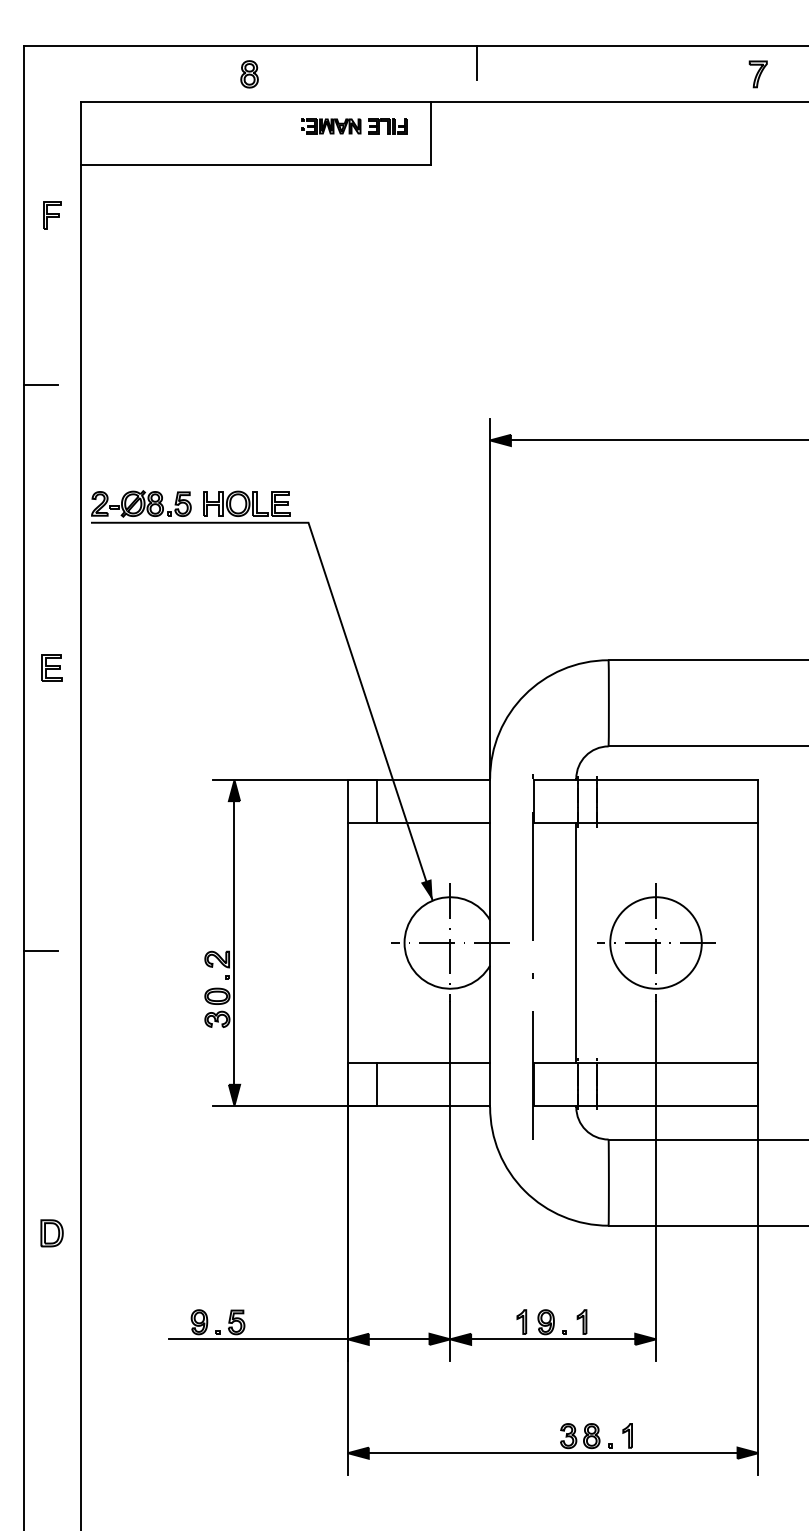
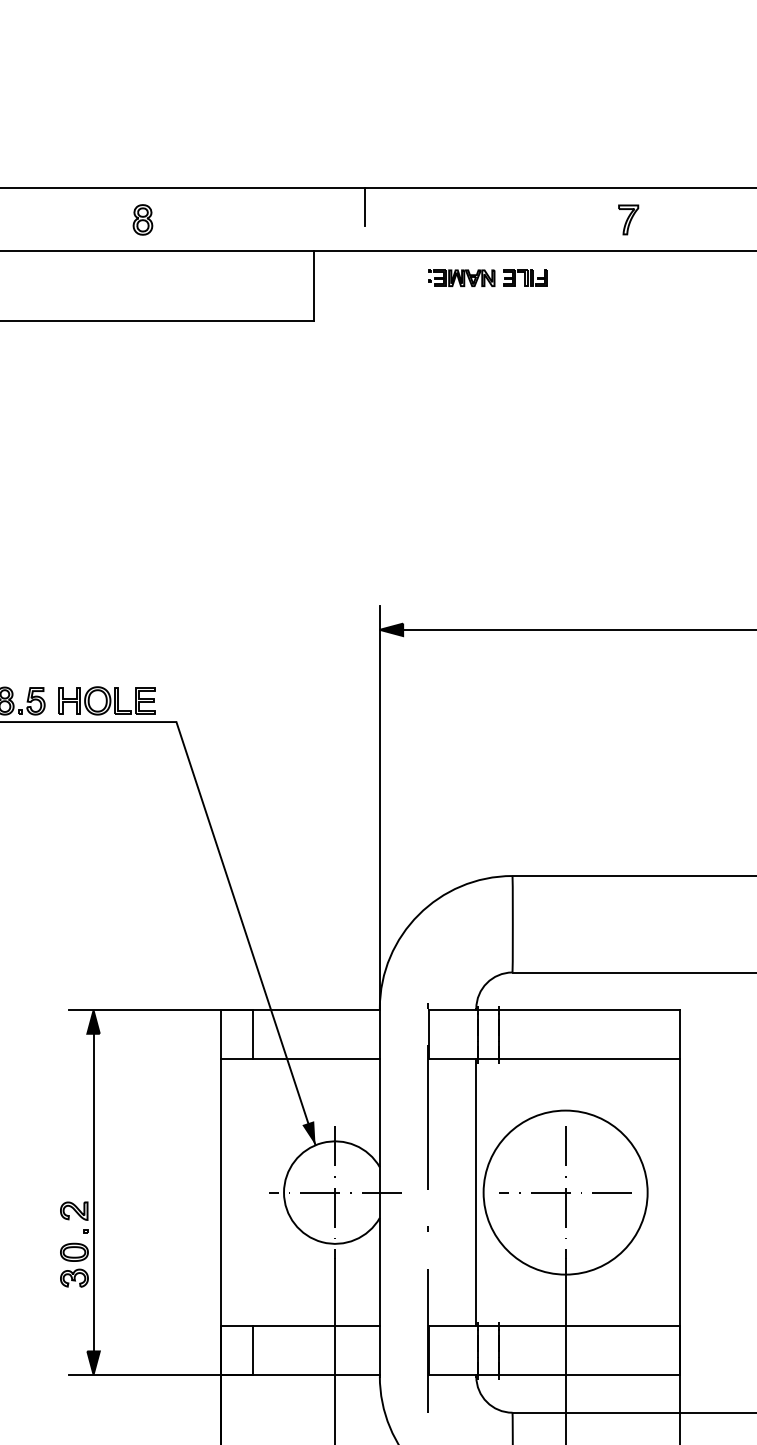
part: (249, 74) -> (142, 220), moved
part: (757, 74) -> (627, 220), moved
part: (354, 126) -> (487, 278), moved
circle: (655, 942) -> (565, 1192), size x1.6

